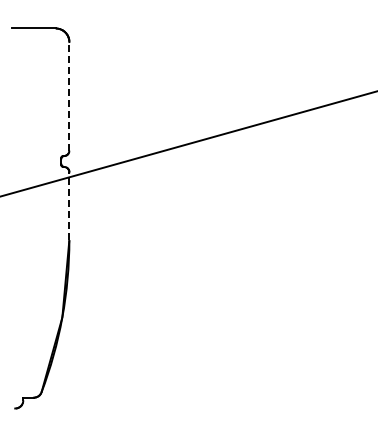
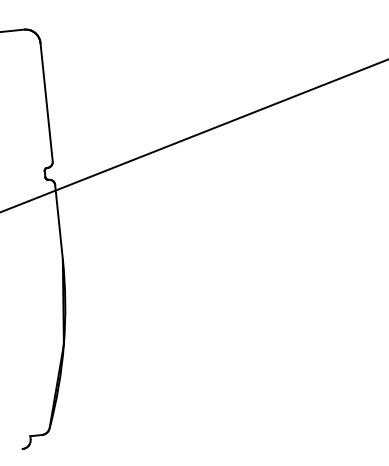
line: (69, 95) -> (46, 101), dashed -> solid
line: (69, 206) -> (59, 222), dashed -> solid

